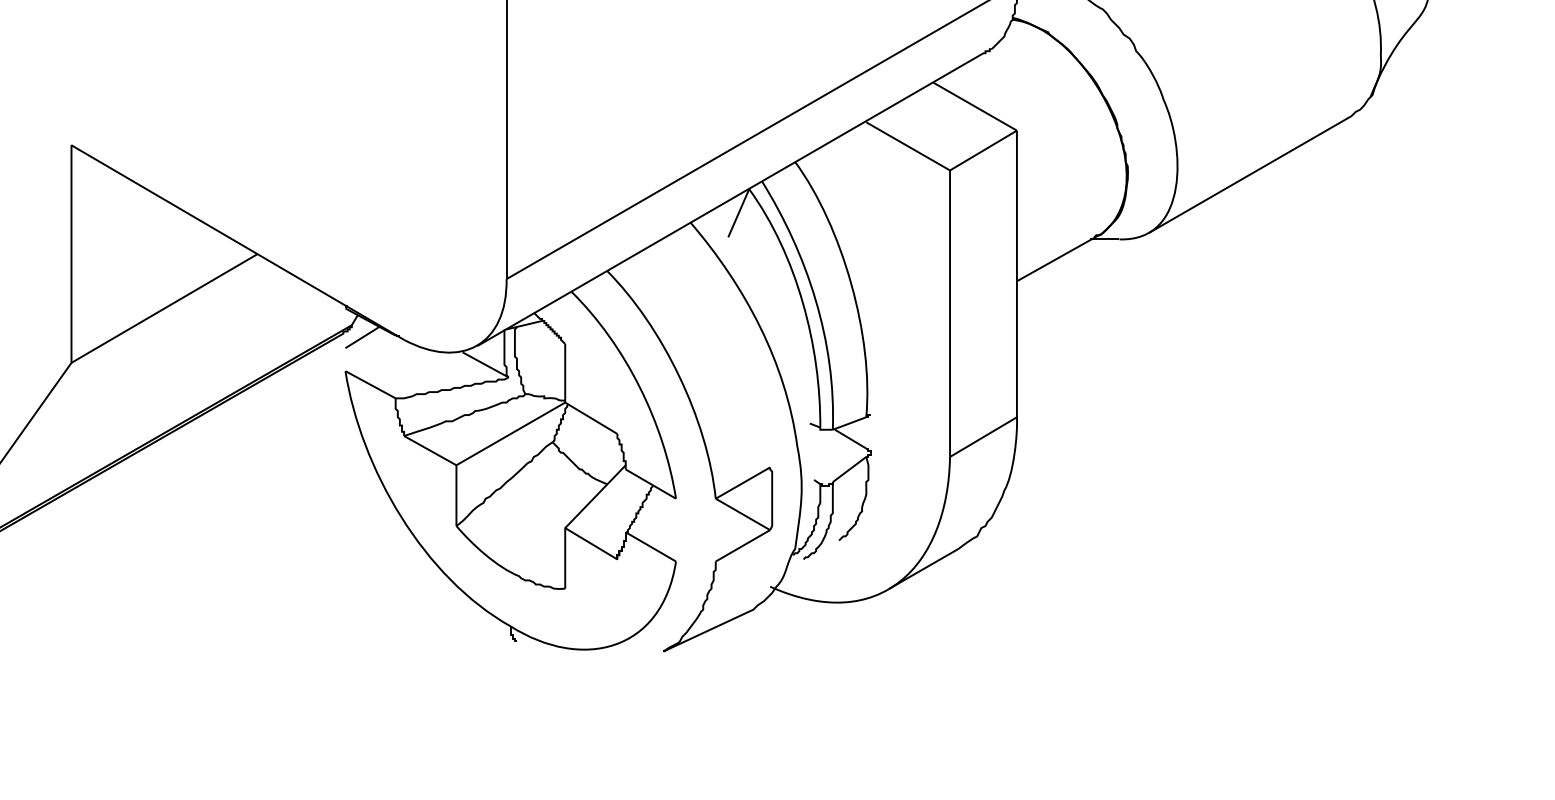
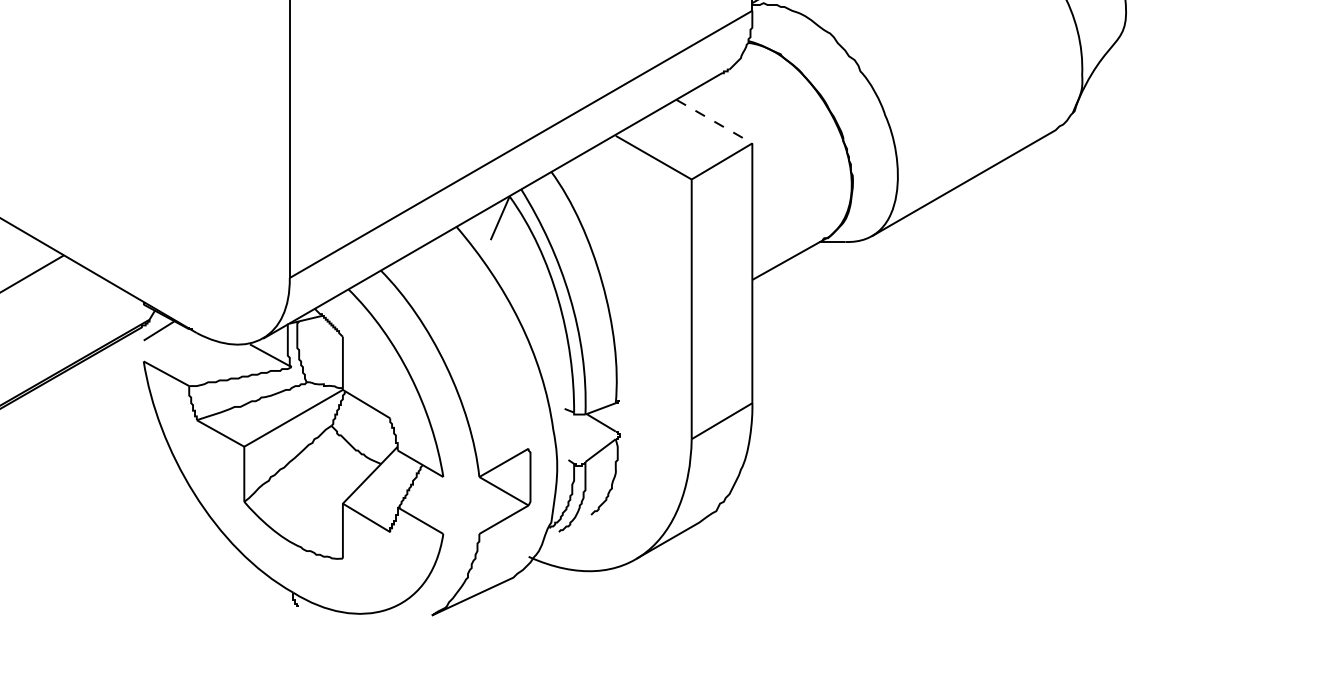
line: (975, 106) -> (714, 121), solid -> dashed

